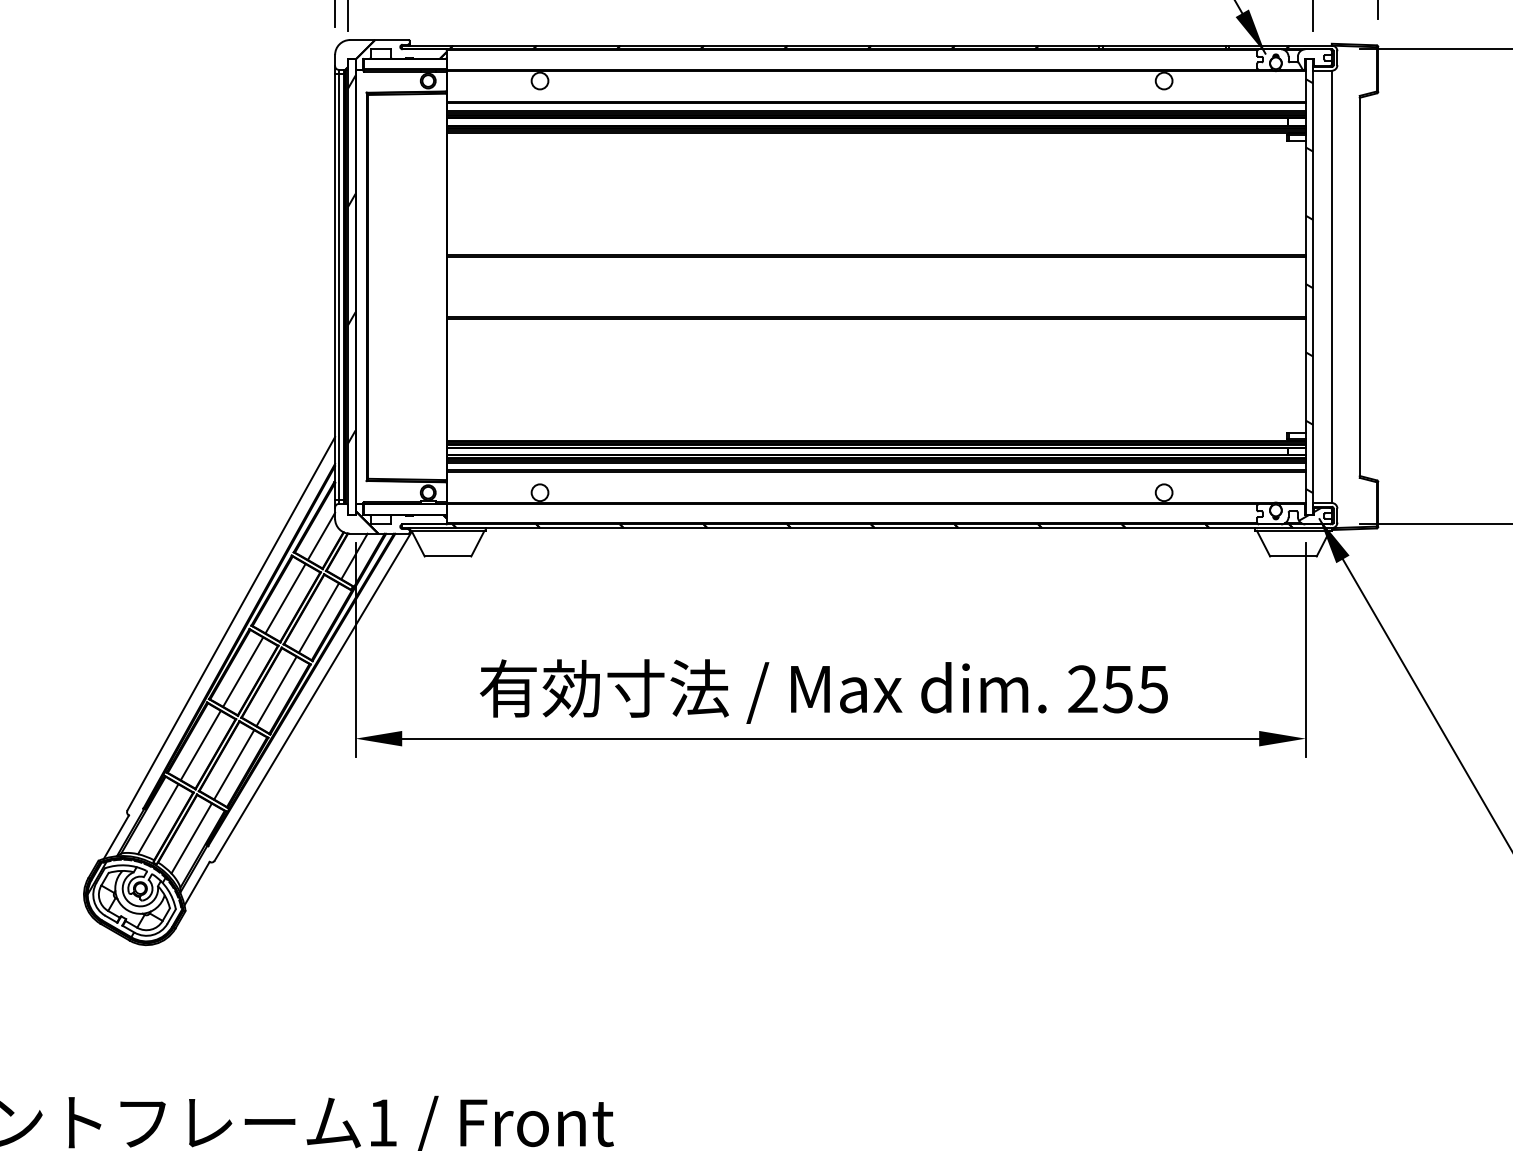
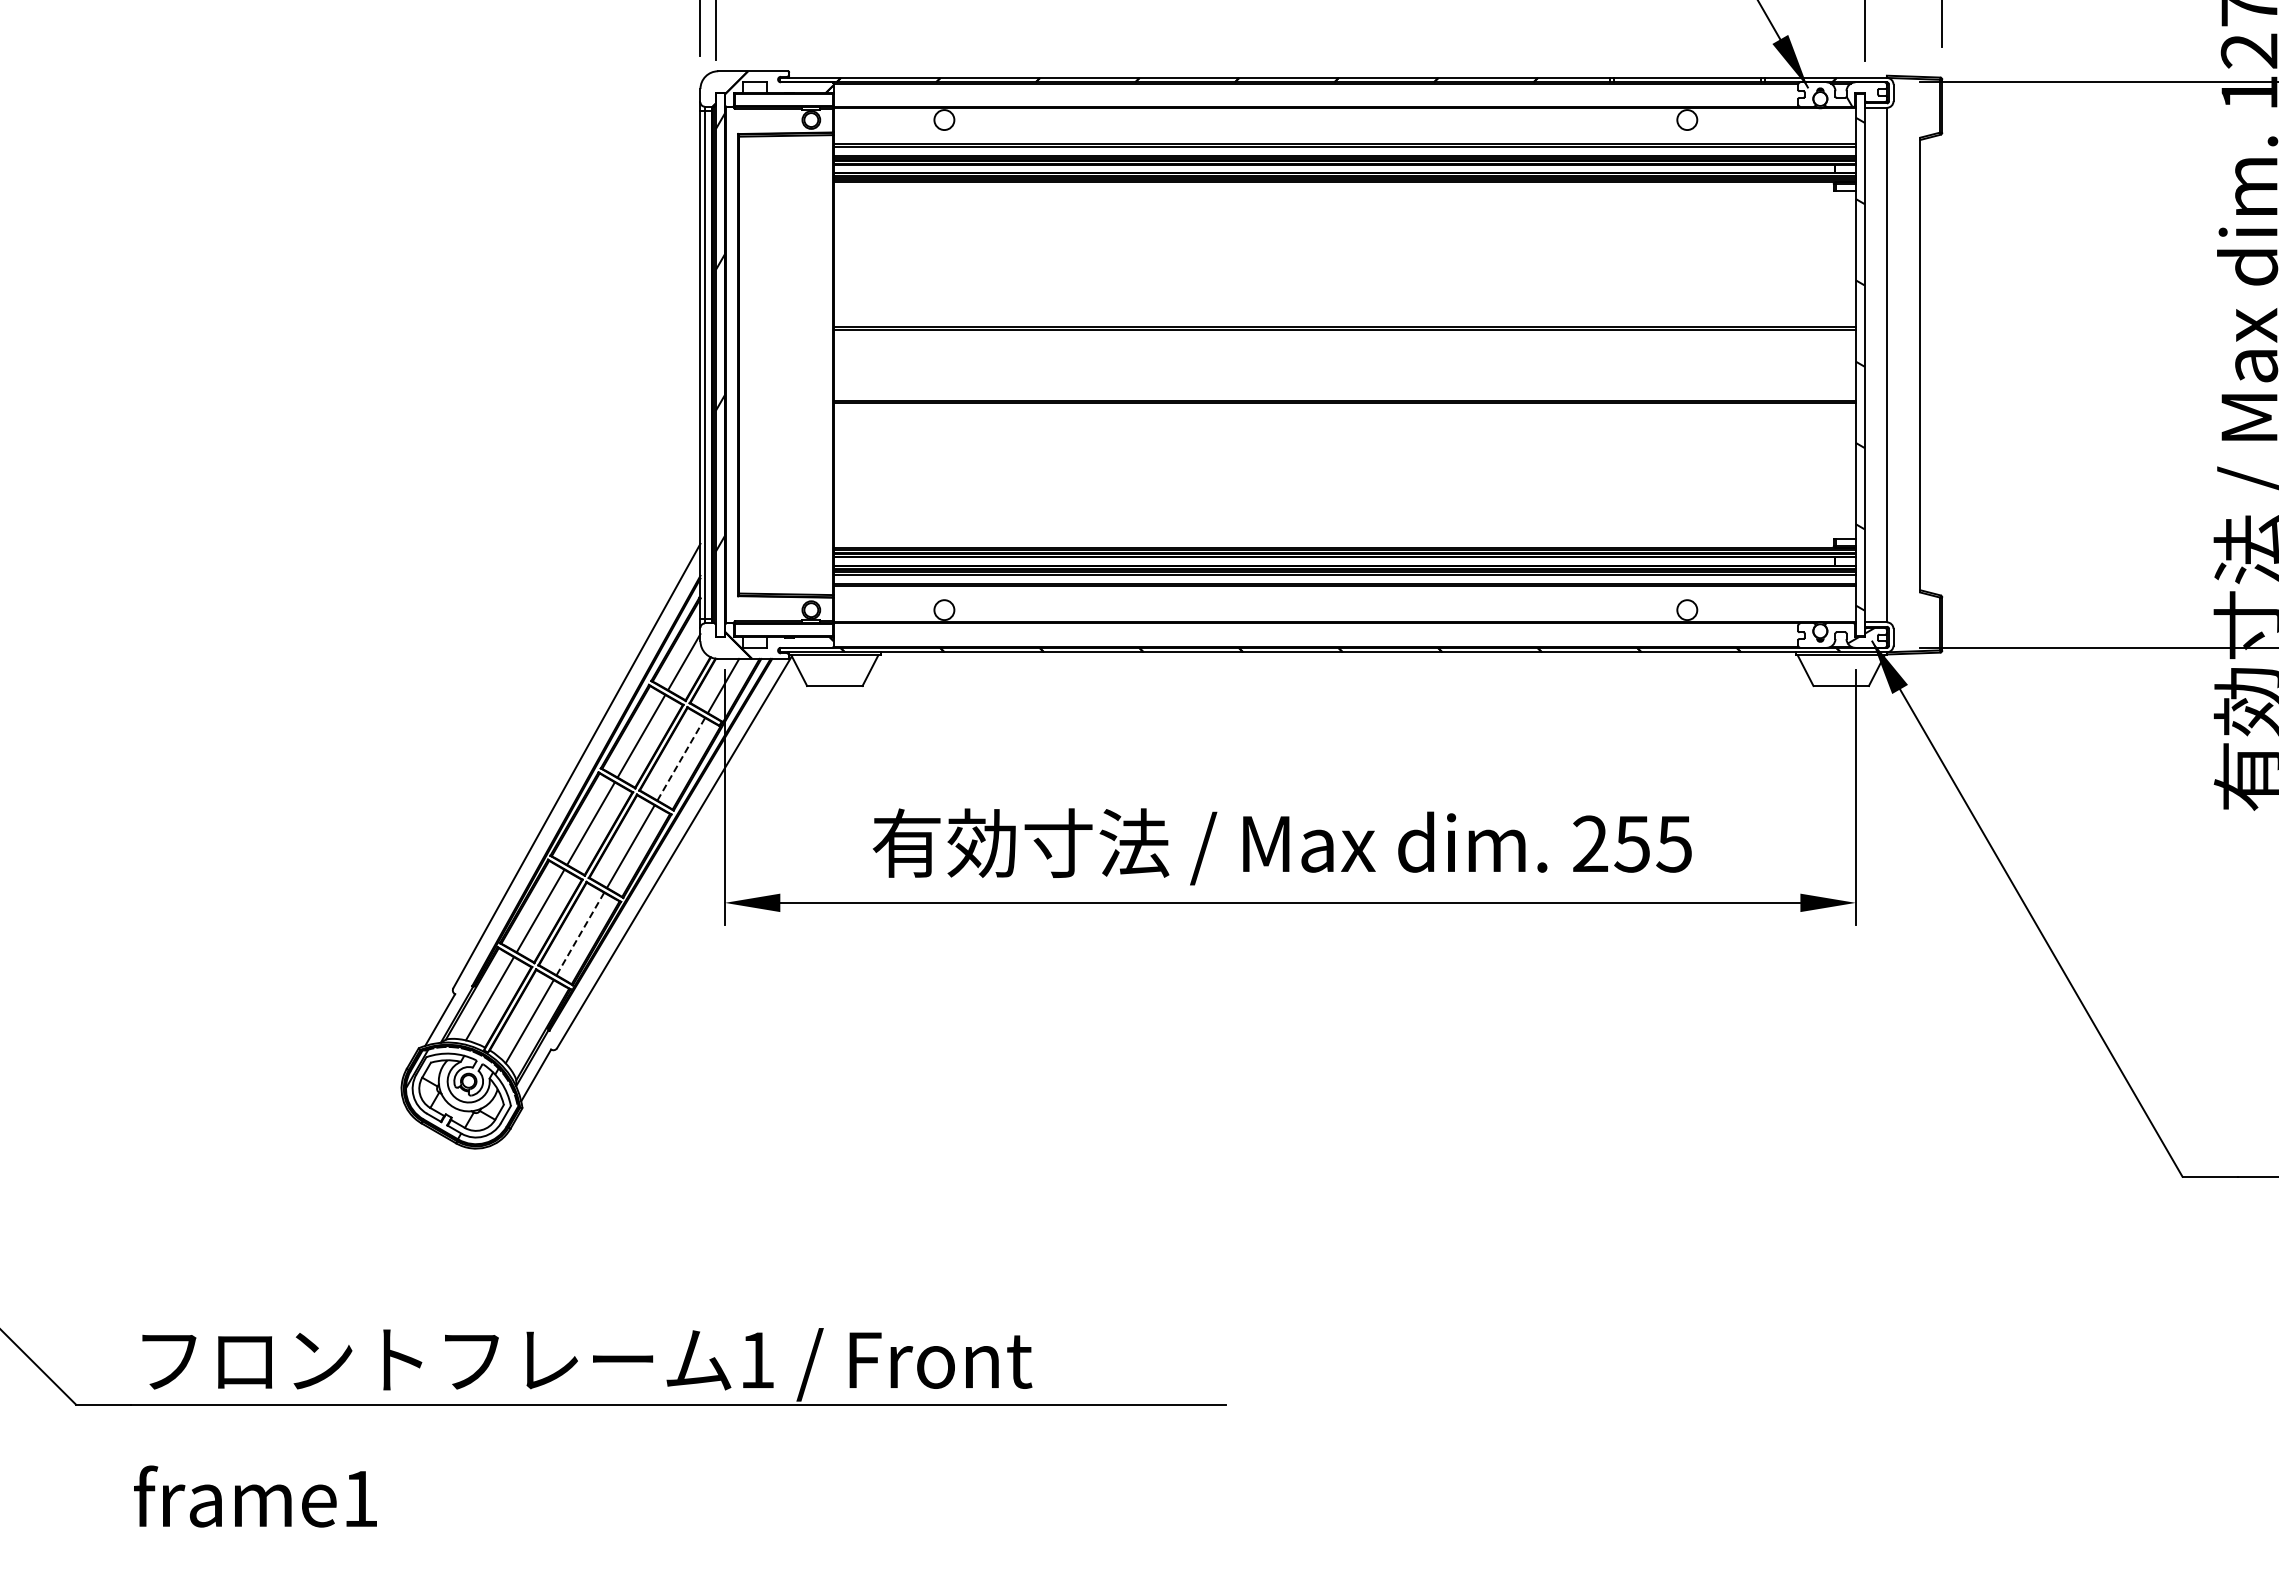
line: (319, 618) -> (681, 759), solid -> dashed
line: (234, 765) -> (580, 934), solid -> dashed

